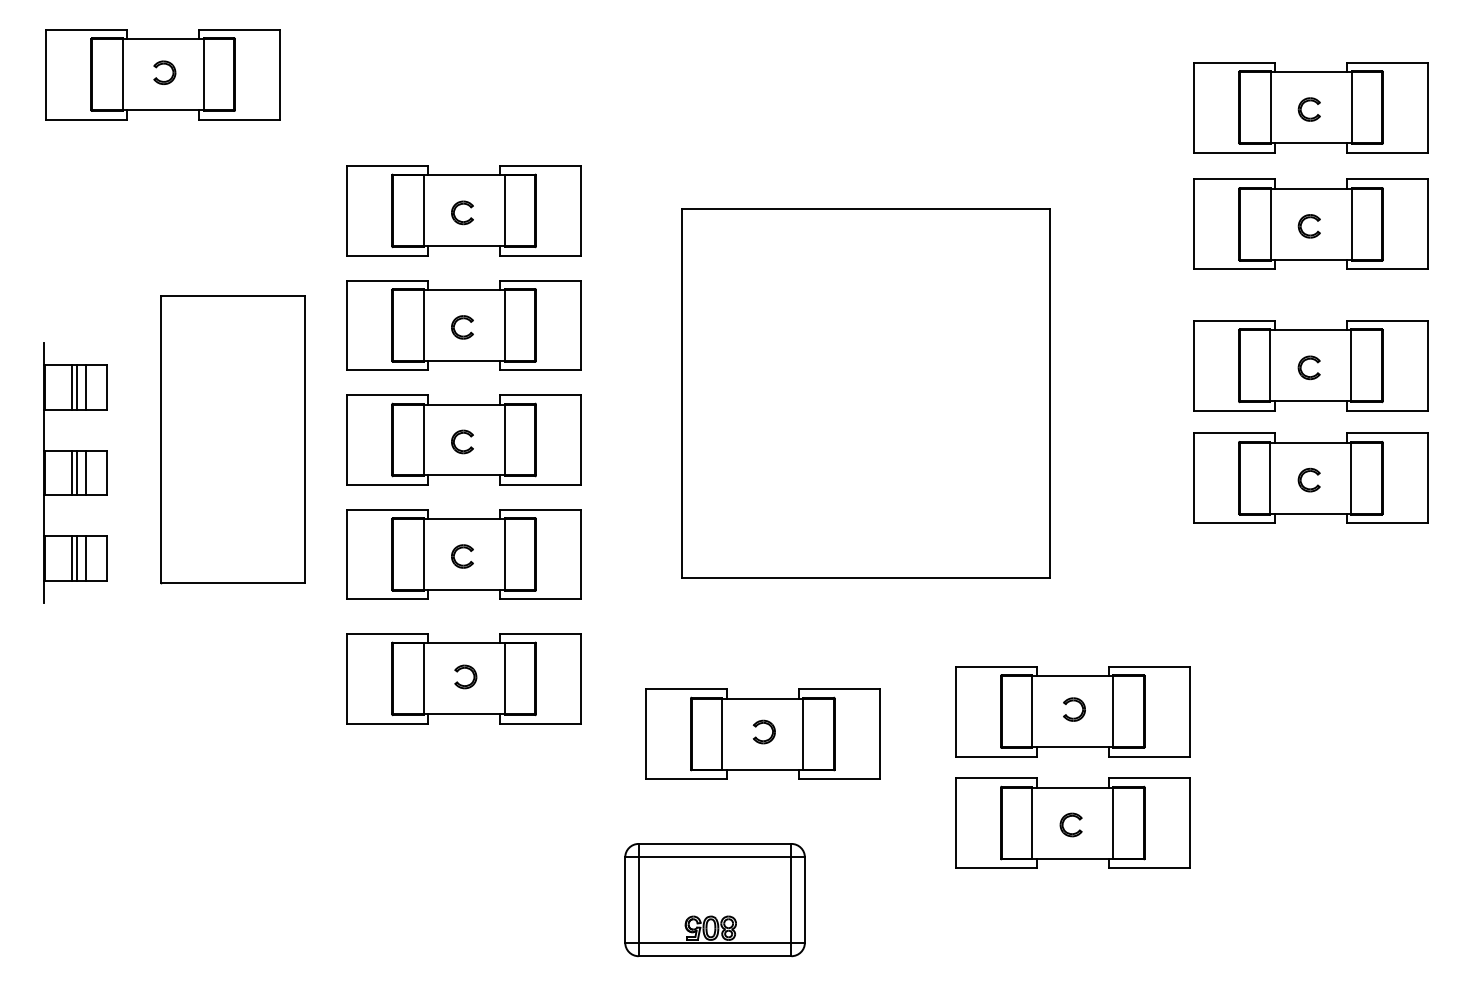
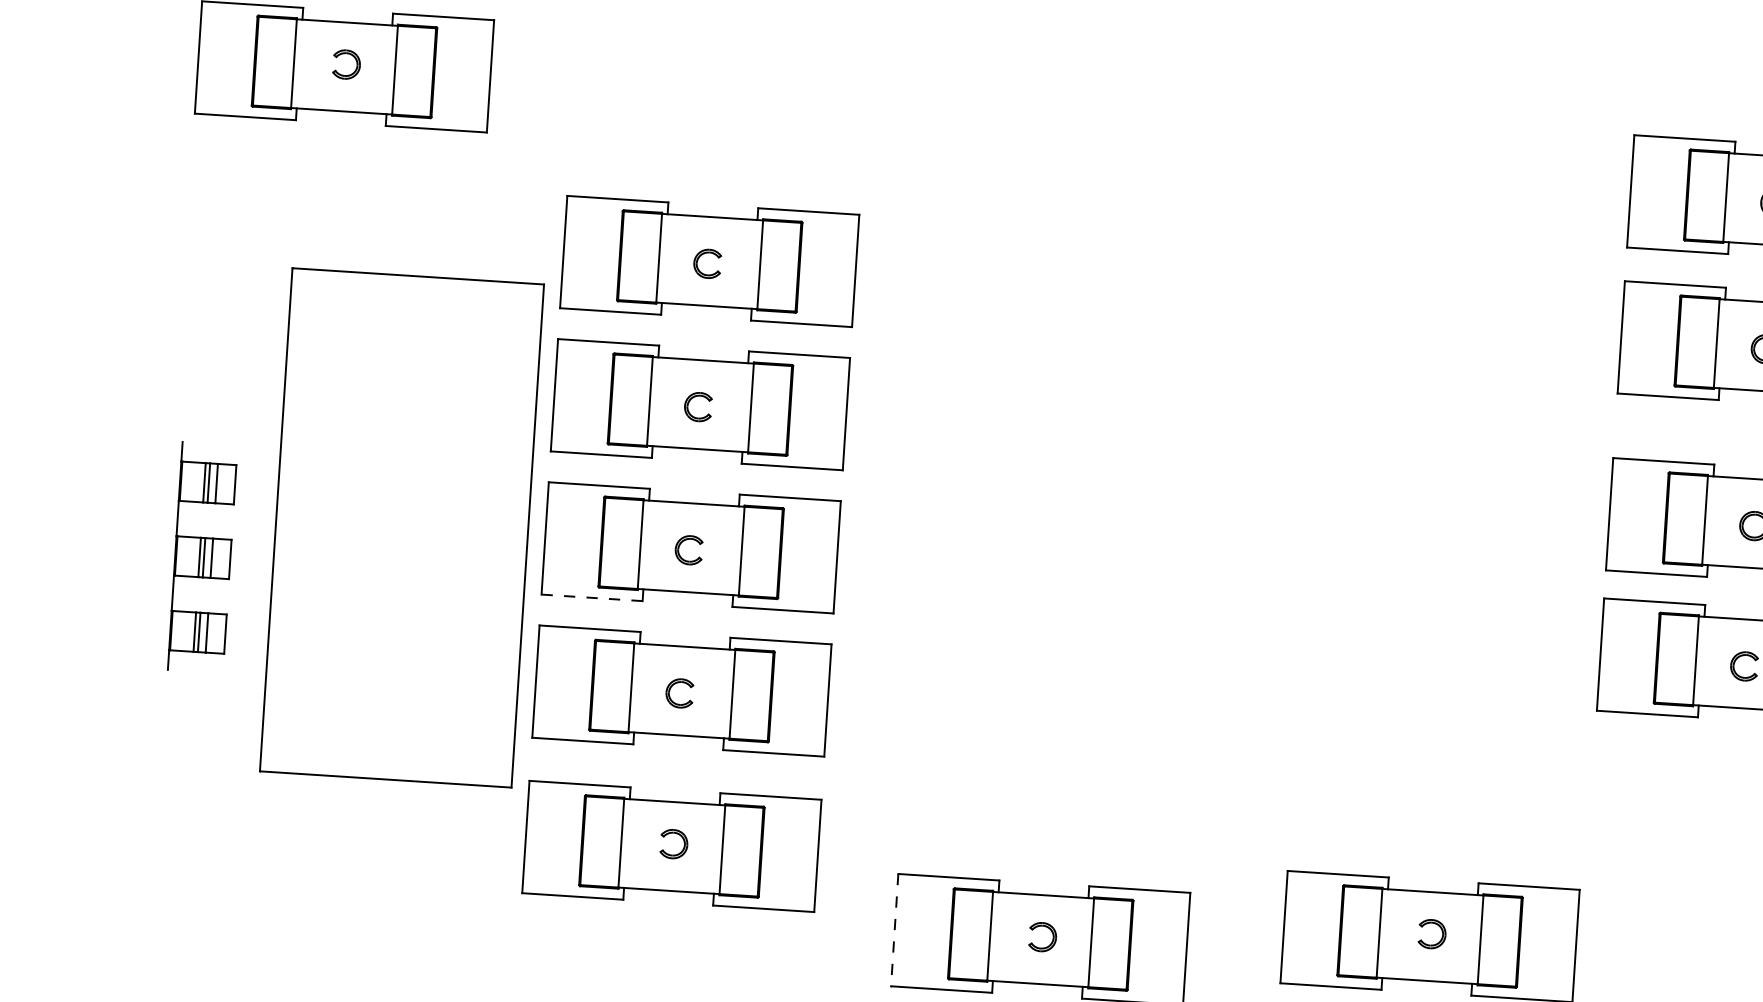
part: (865, 393) -> (1196, 522), removed
part: (232, 439) -> (401, 528), size x1.4
part: (75, 472) -> (202, 557), size x0.7
line: (388, 484) -> (593, 597), solid -> dashed
line: (645, 734) -> (894, 930), solid -> dashed

